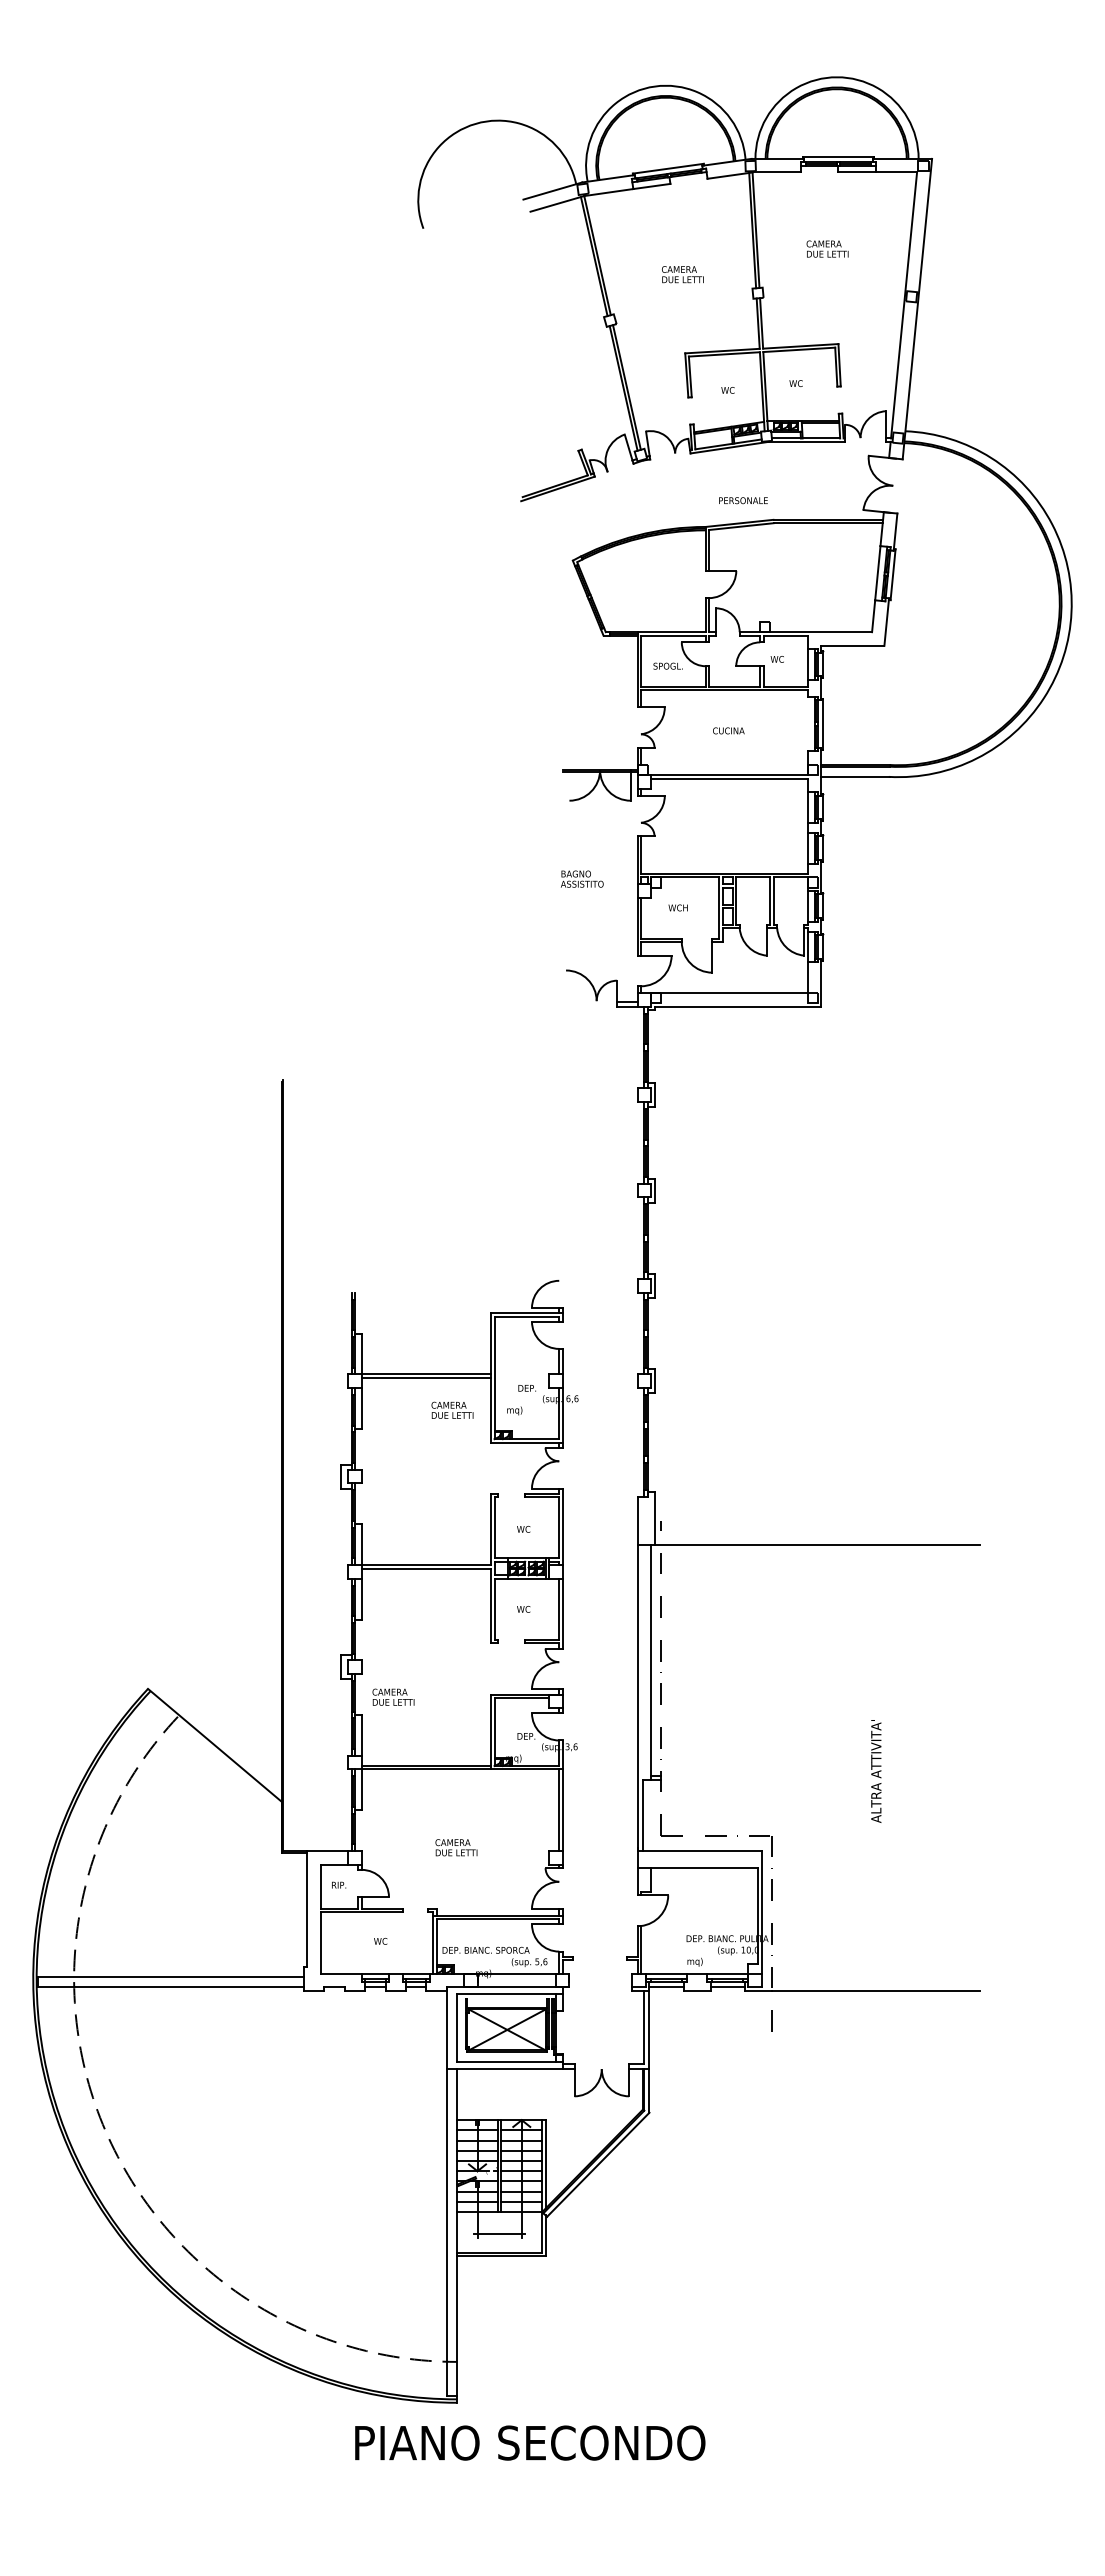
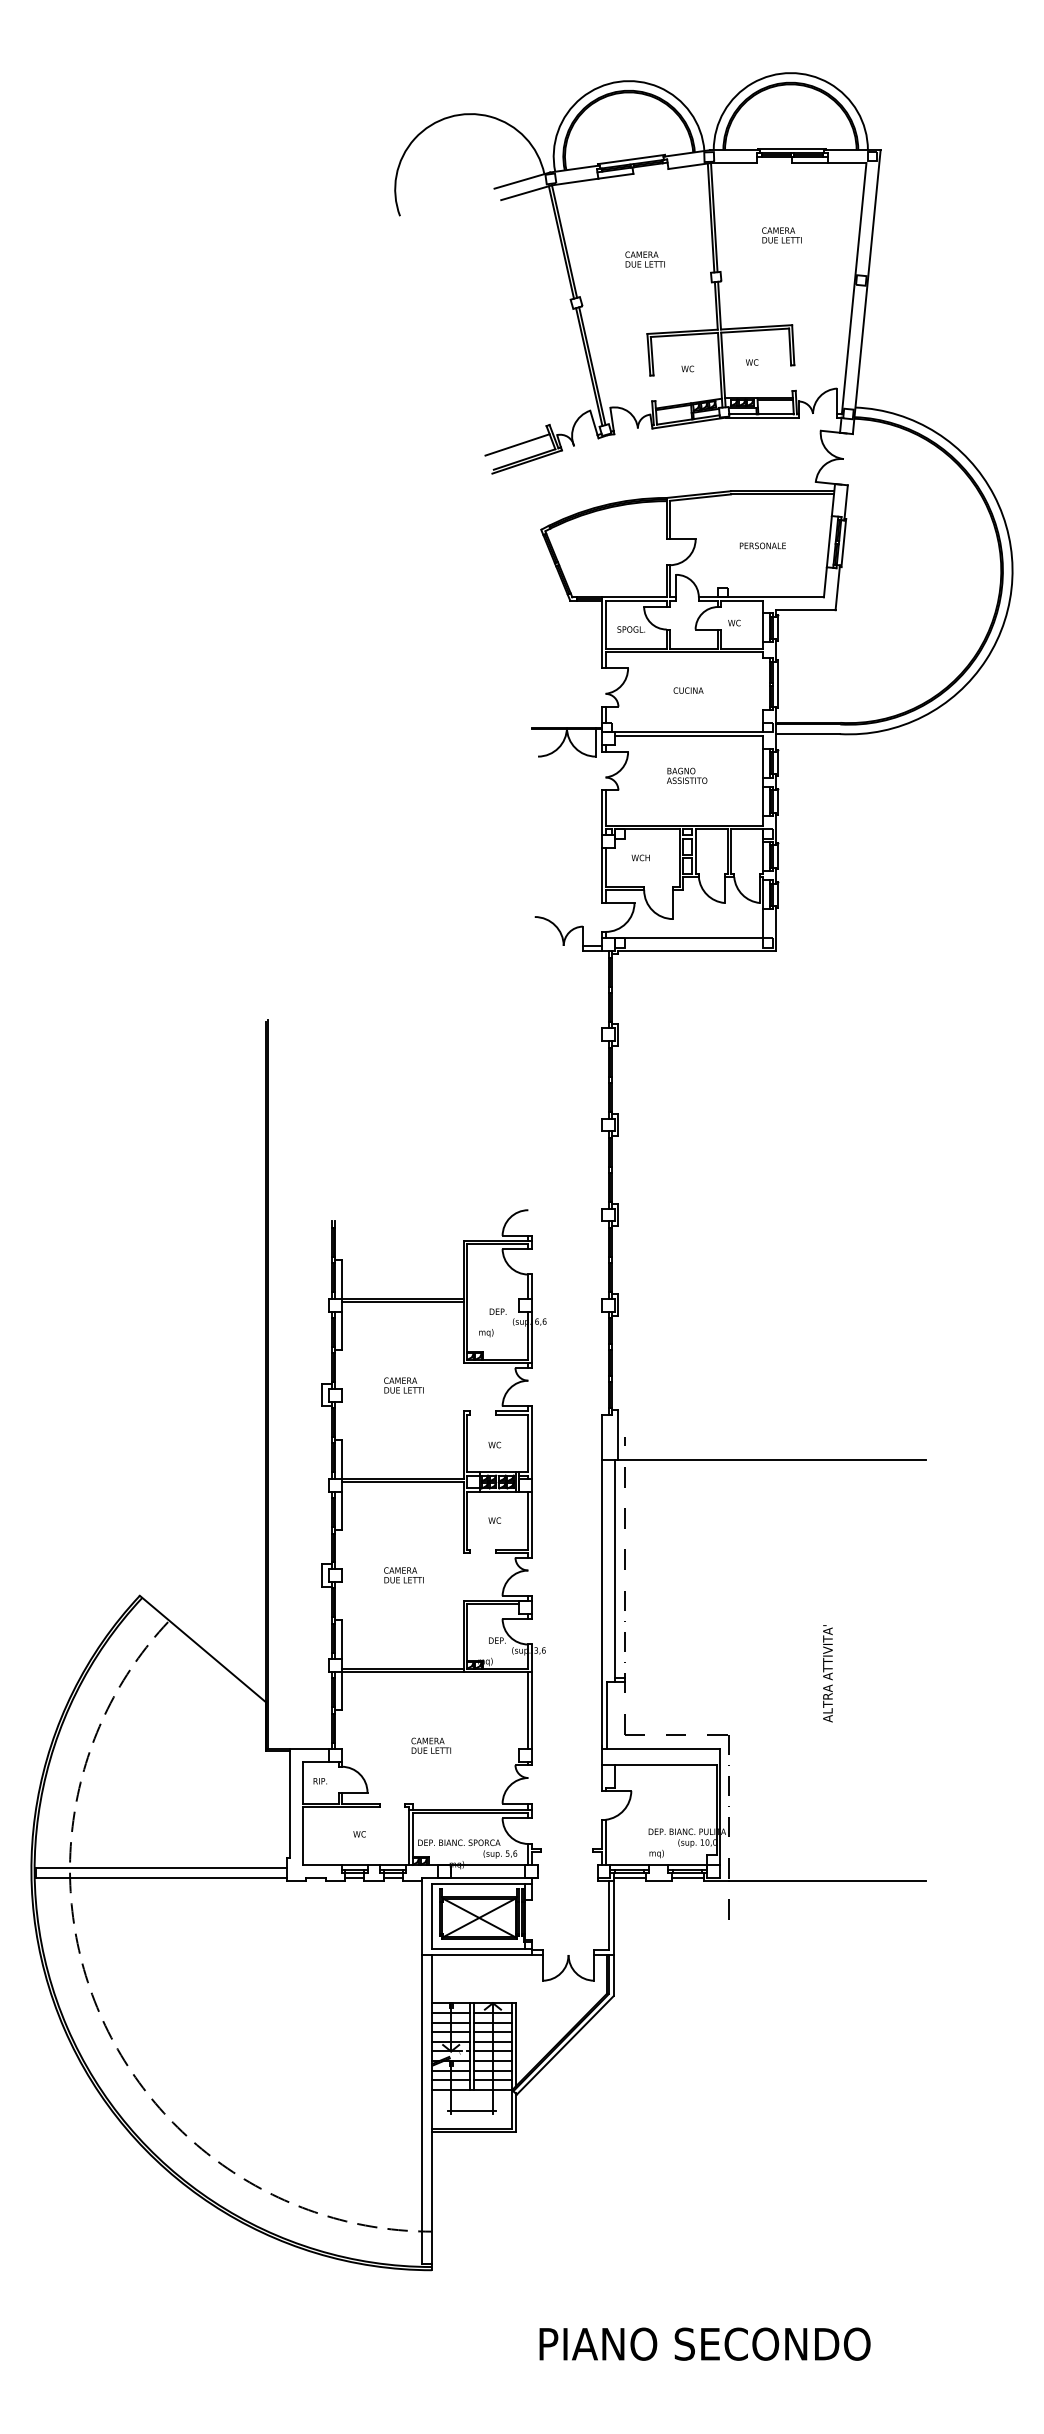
line: (547, 470) -> (517, 444), added
text: (743, 500) -> (762, 545), moved
text: (582, 878) -> (687, 775), moved
text: (452, 1409) -> (403, 1384), moved
text: (393, 1696) -> (403, 1574), moved
text: (530, 2442) -> (705, 2343), moved

